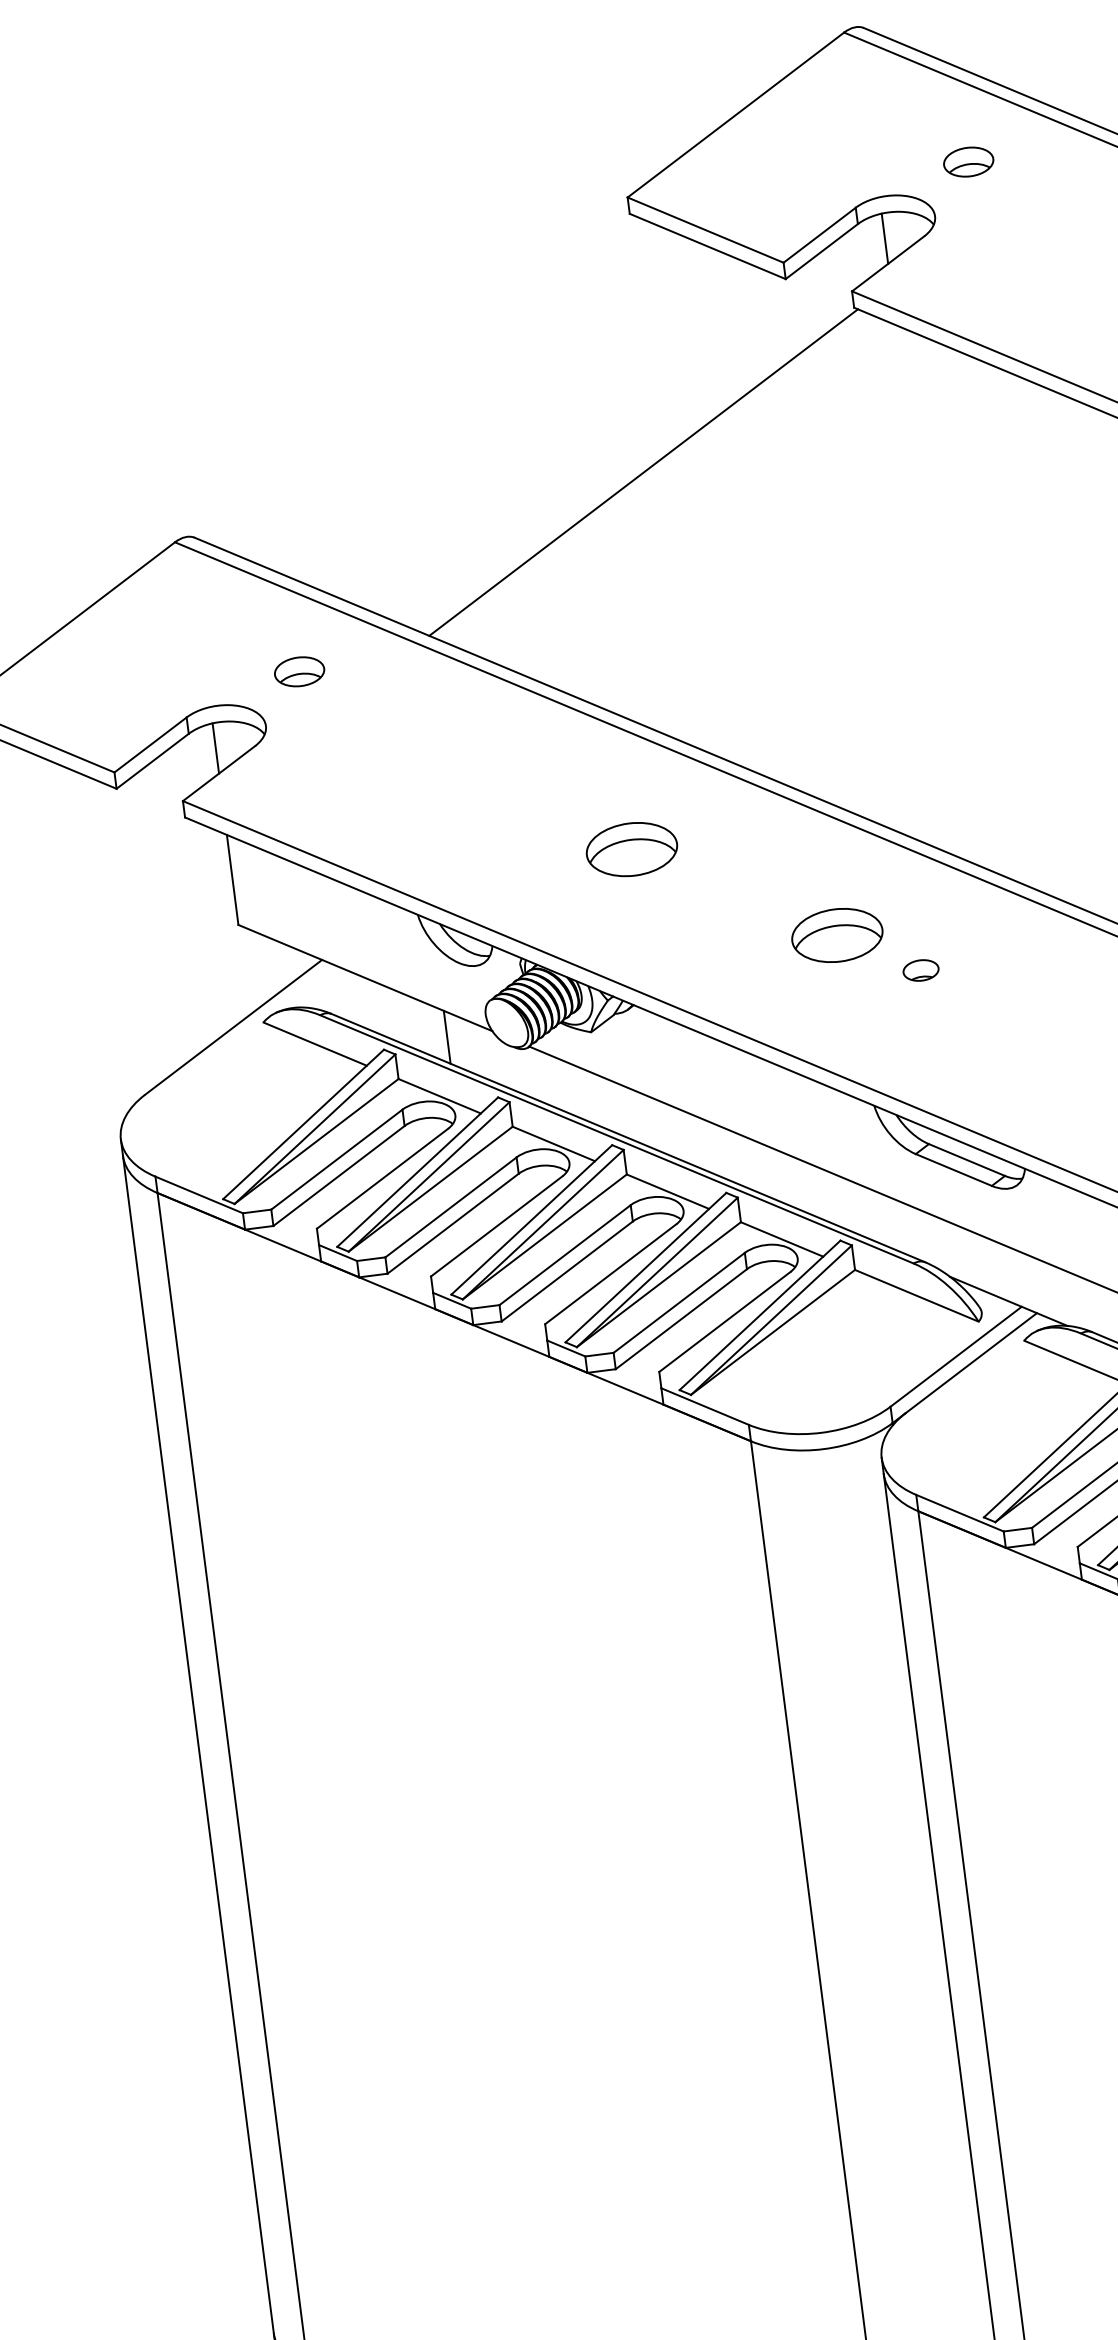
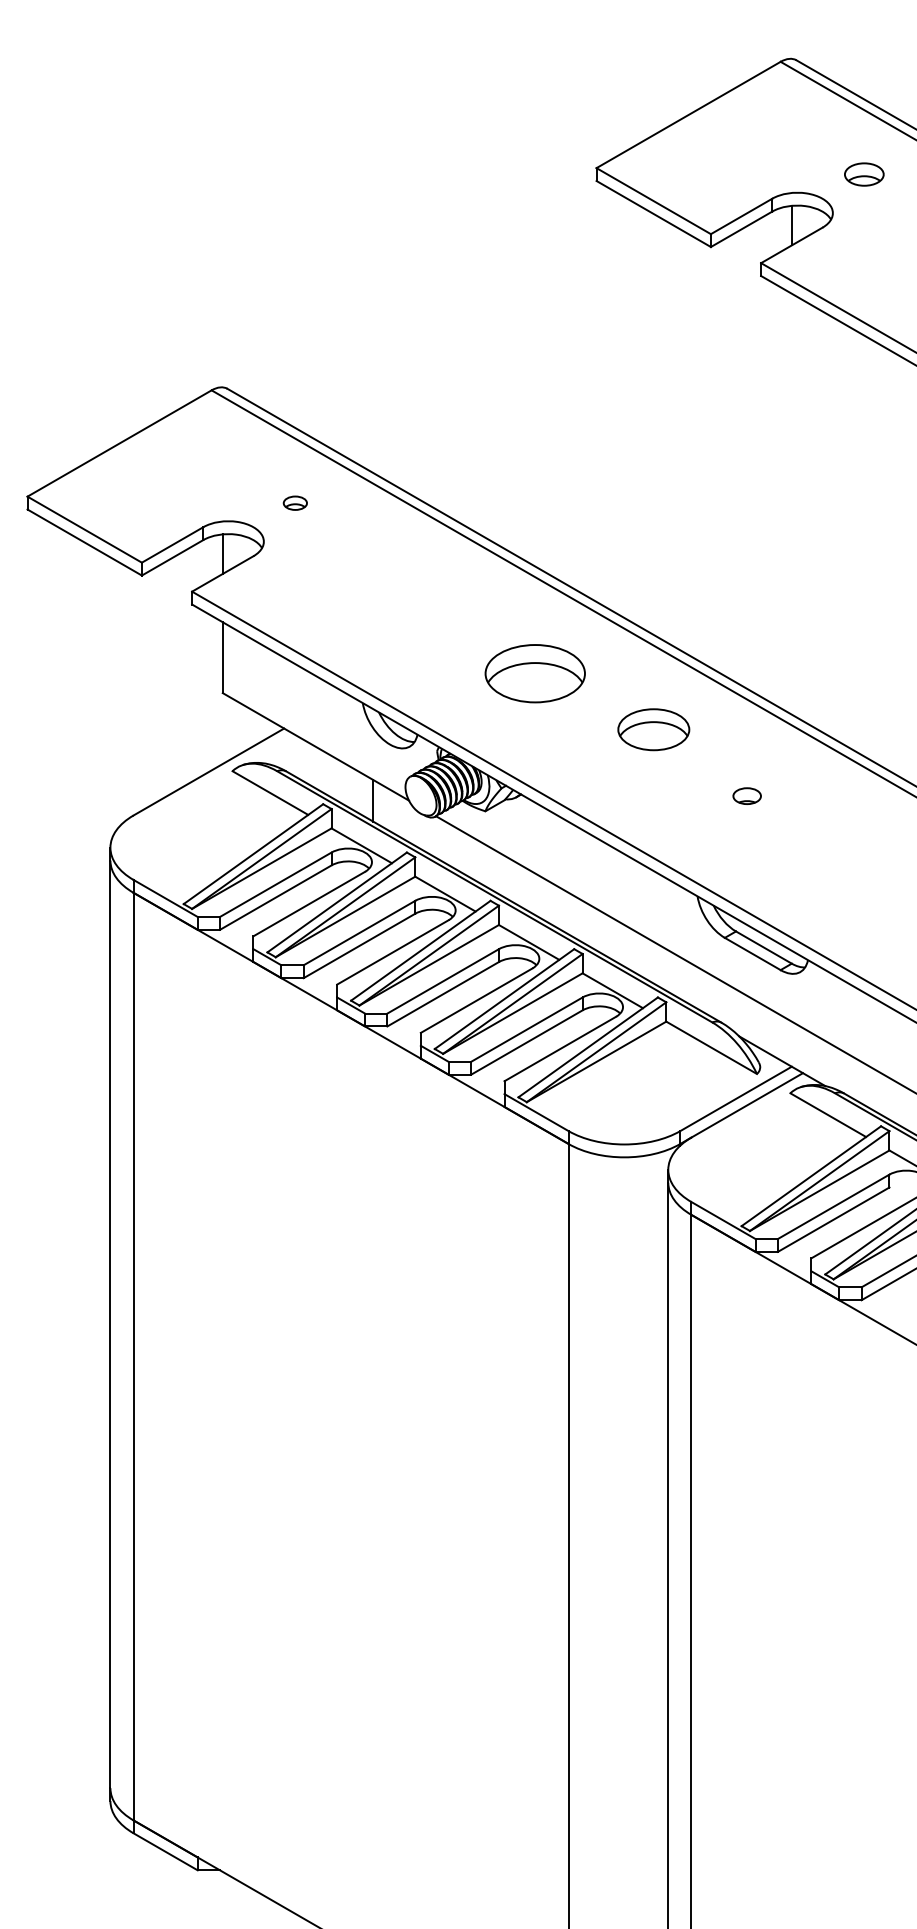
line: (643, 472) -> (581, 382), removed
part: (299, 672) -> (295, 503), size x0.6
part: (631, 849) -> (534, 673), size x1.4
part: (836, 935) -> (653, 729), moved

